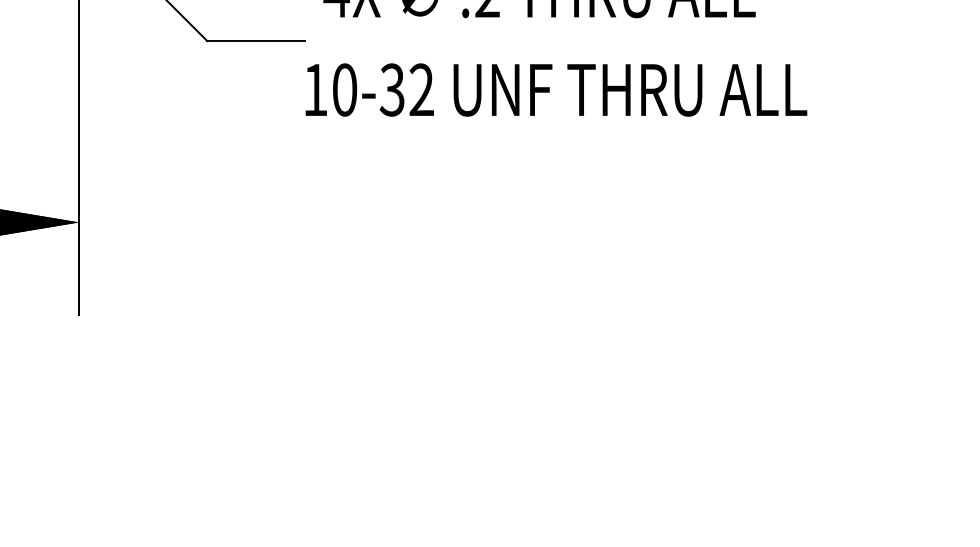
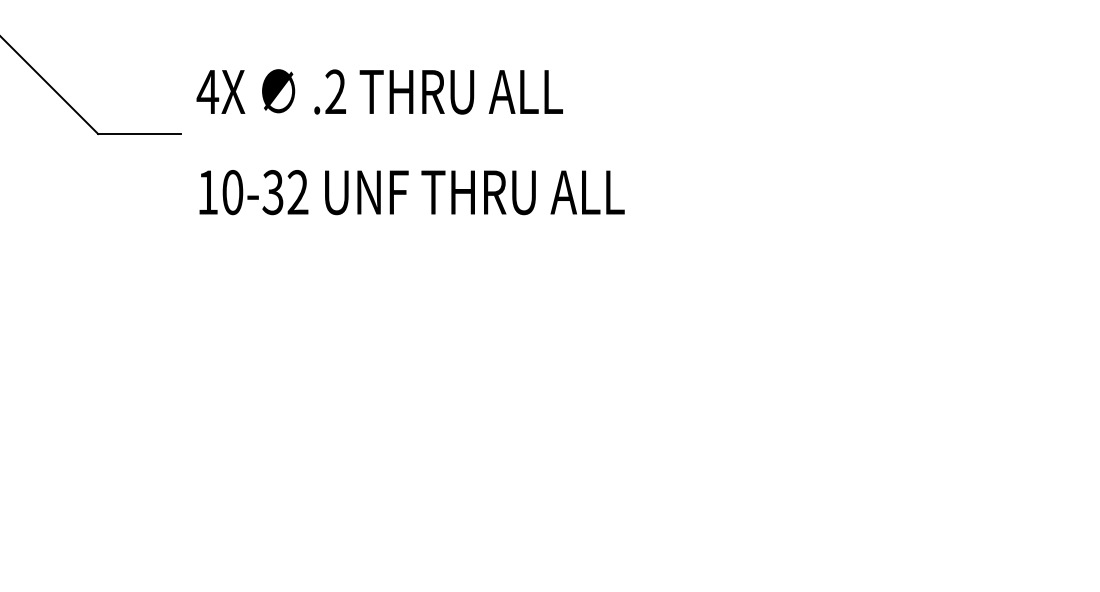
text: (555, 89) -> (411, 192), moved

